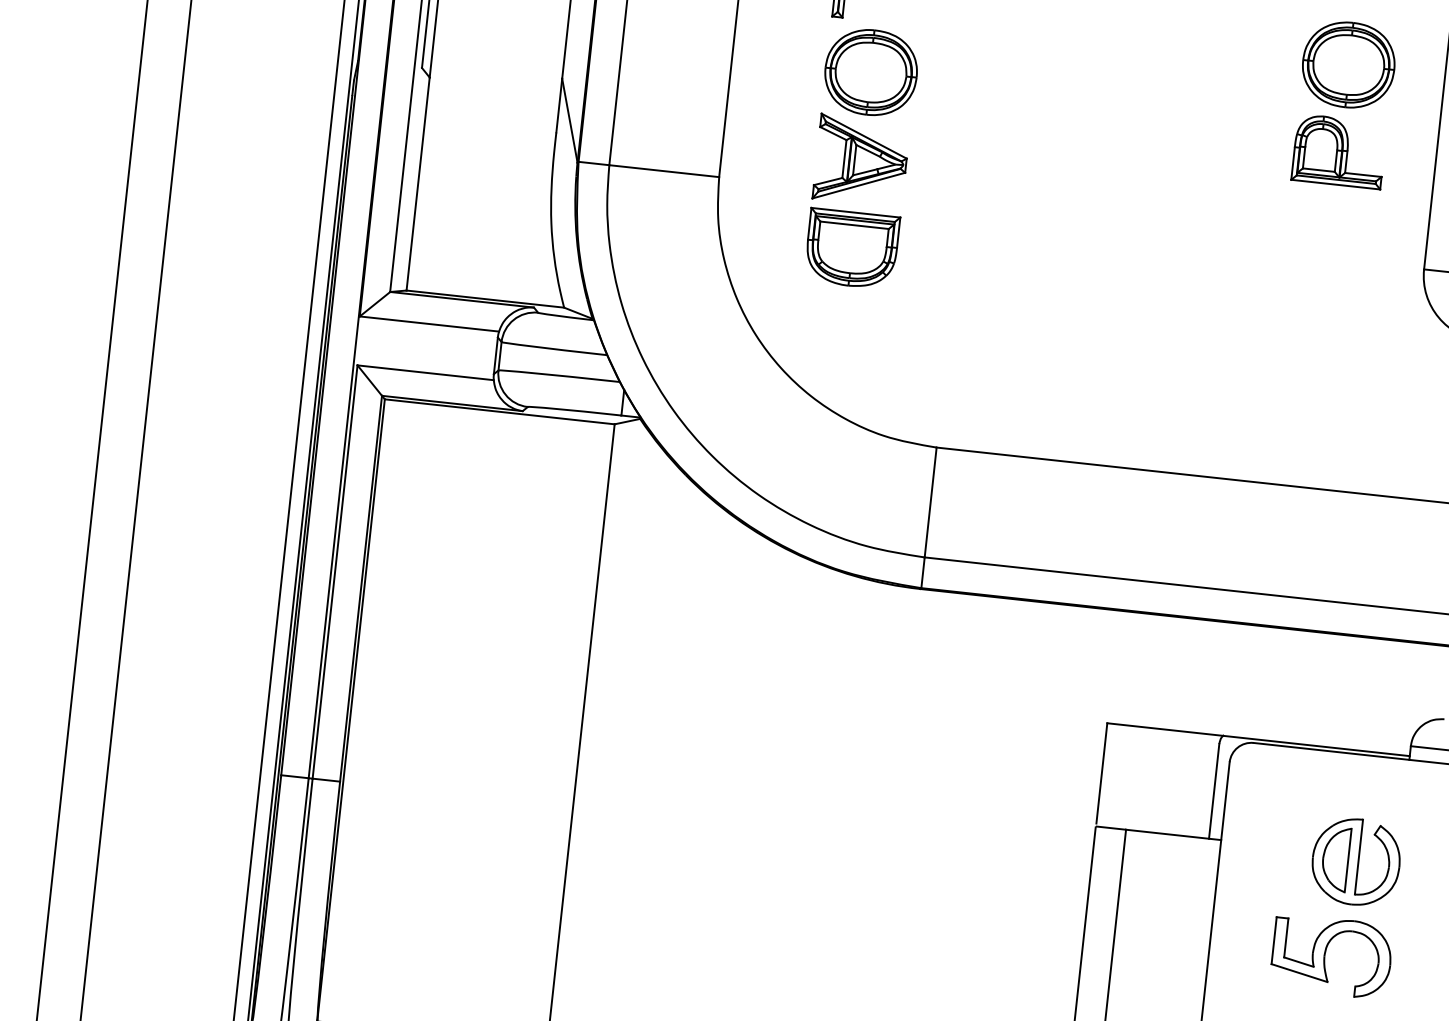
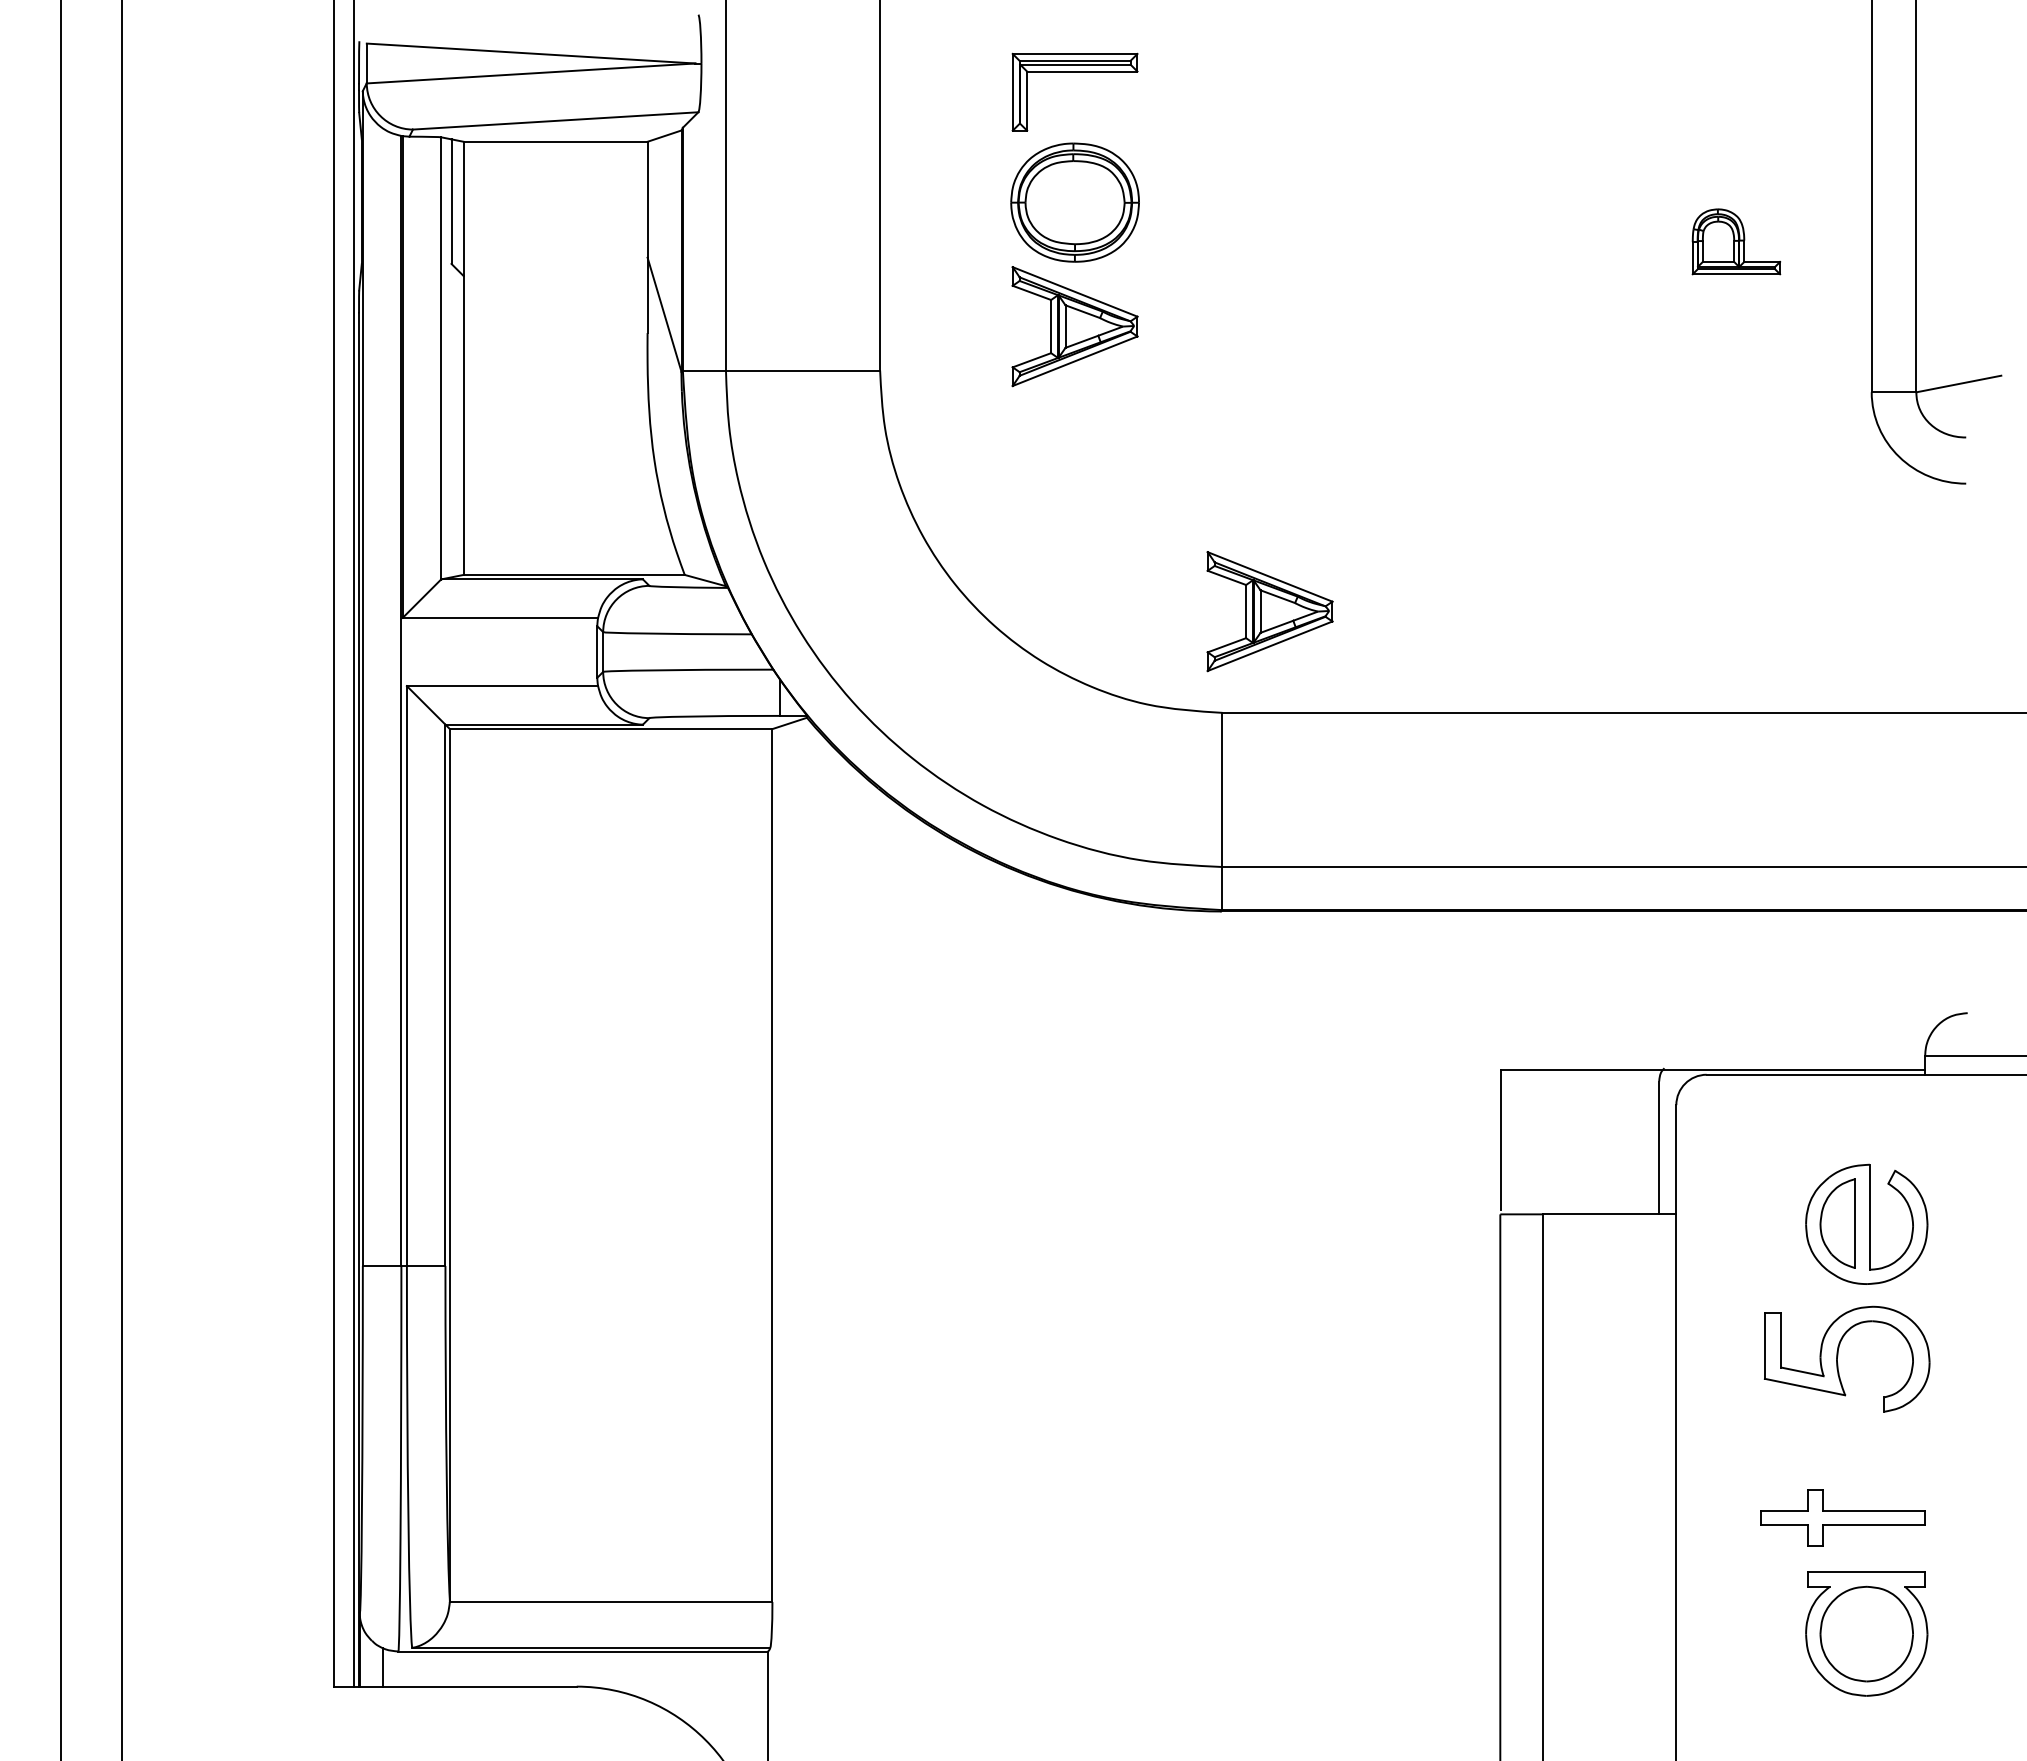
part: (1348, 65) -> (1736, 120), removed
part: (1339, 151) -> (1736, 241), size x0.7
part: (851, 249) -> (1074, 450), removed
part: (977, 378) -> (1269, 611), added

